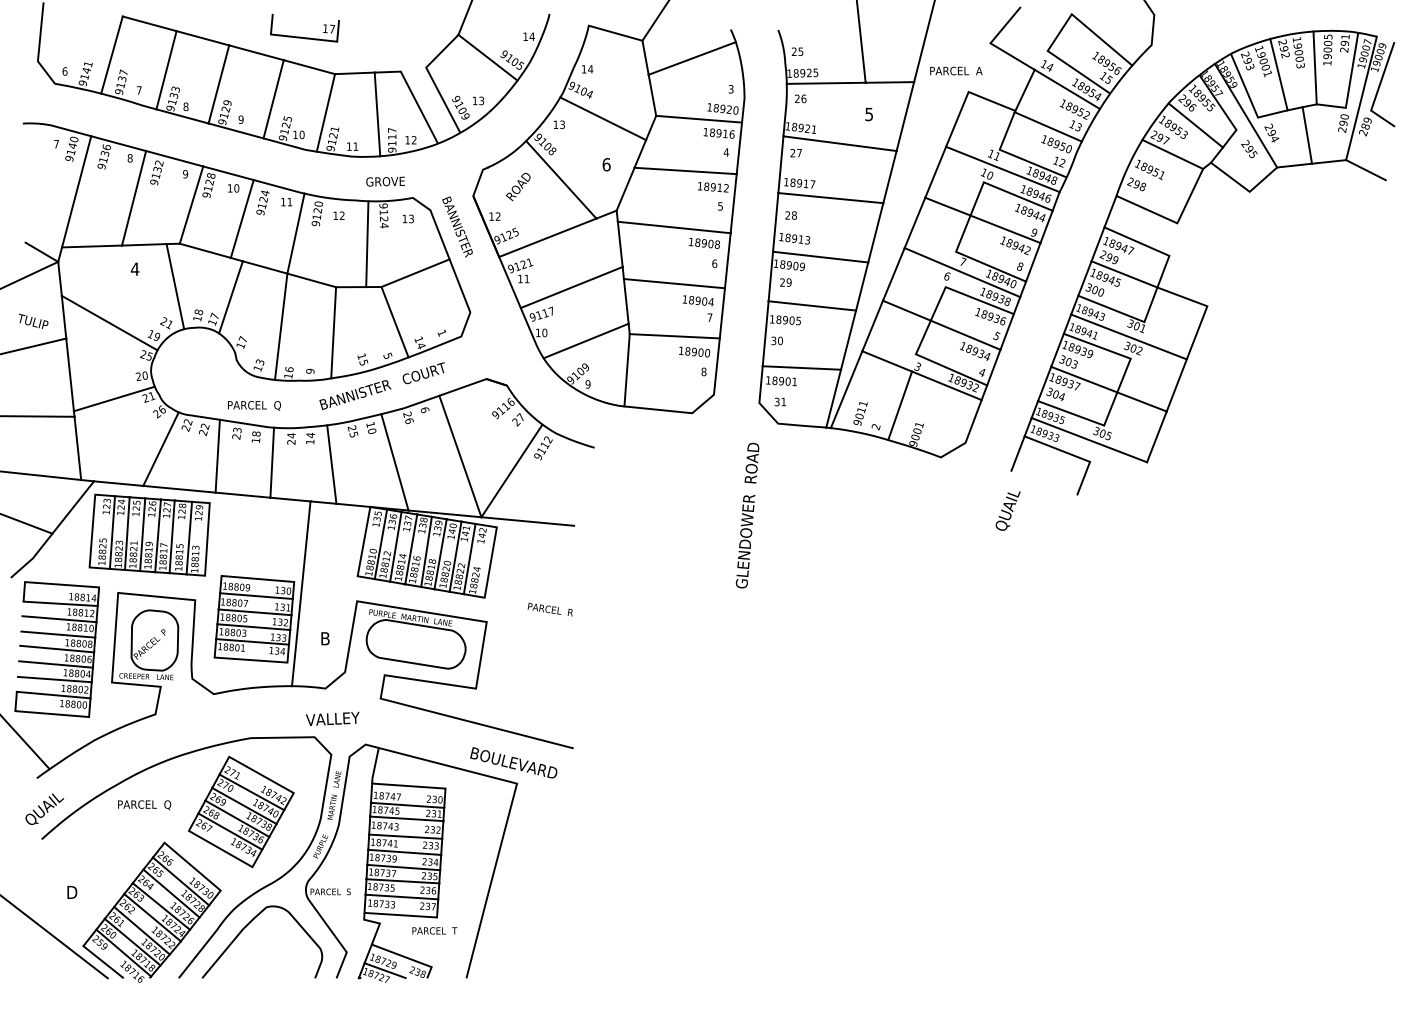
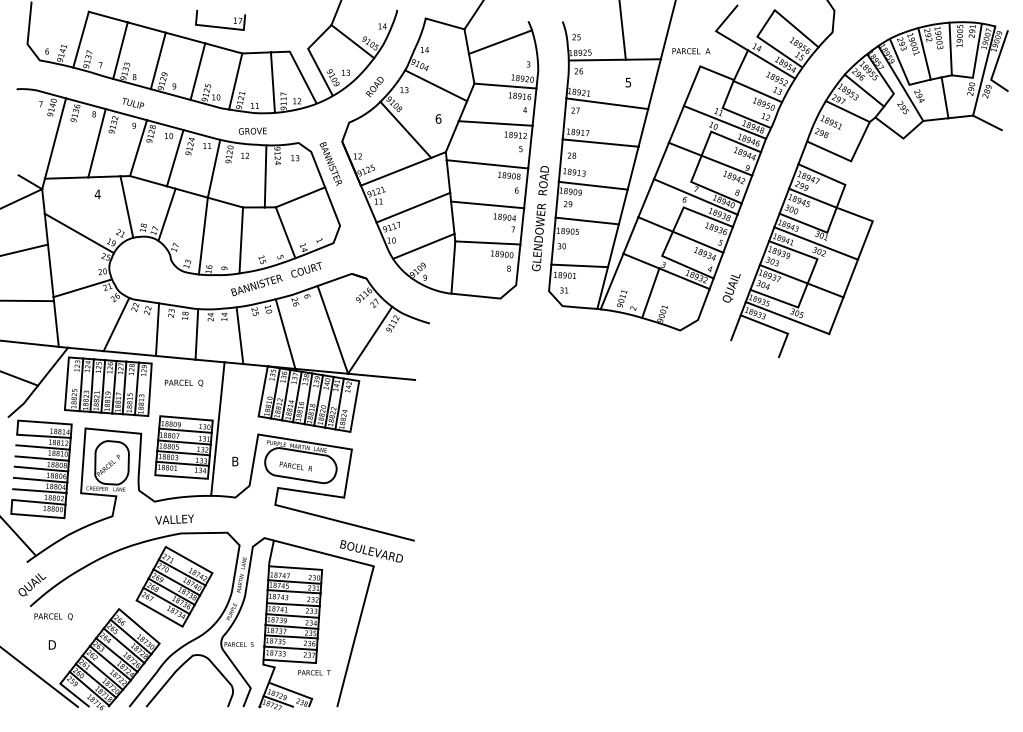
text: (385, 180) -> (252, 130), moved
text: (517, 187) -> (374, 87), moved
text: (33, 320) -> (133, 102), moved
text: (253, 404) -> (183, 382), moved
text: (1007, 511) -> (731, 288), moved
text: (747, 515) -> (540, 218), moved
text: (549, 609) -> (295, 466), moved
text: (332, 718) -> (174, 519), moved
text: (144, 804) -> (53, 616), moved

